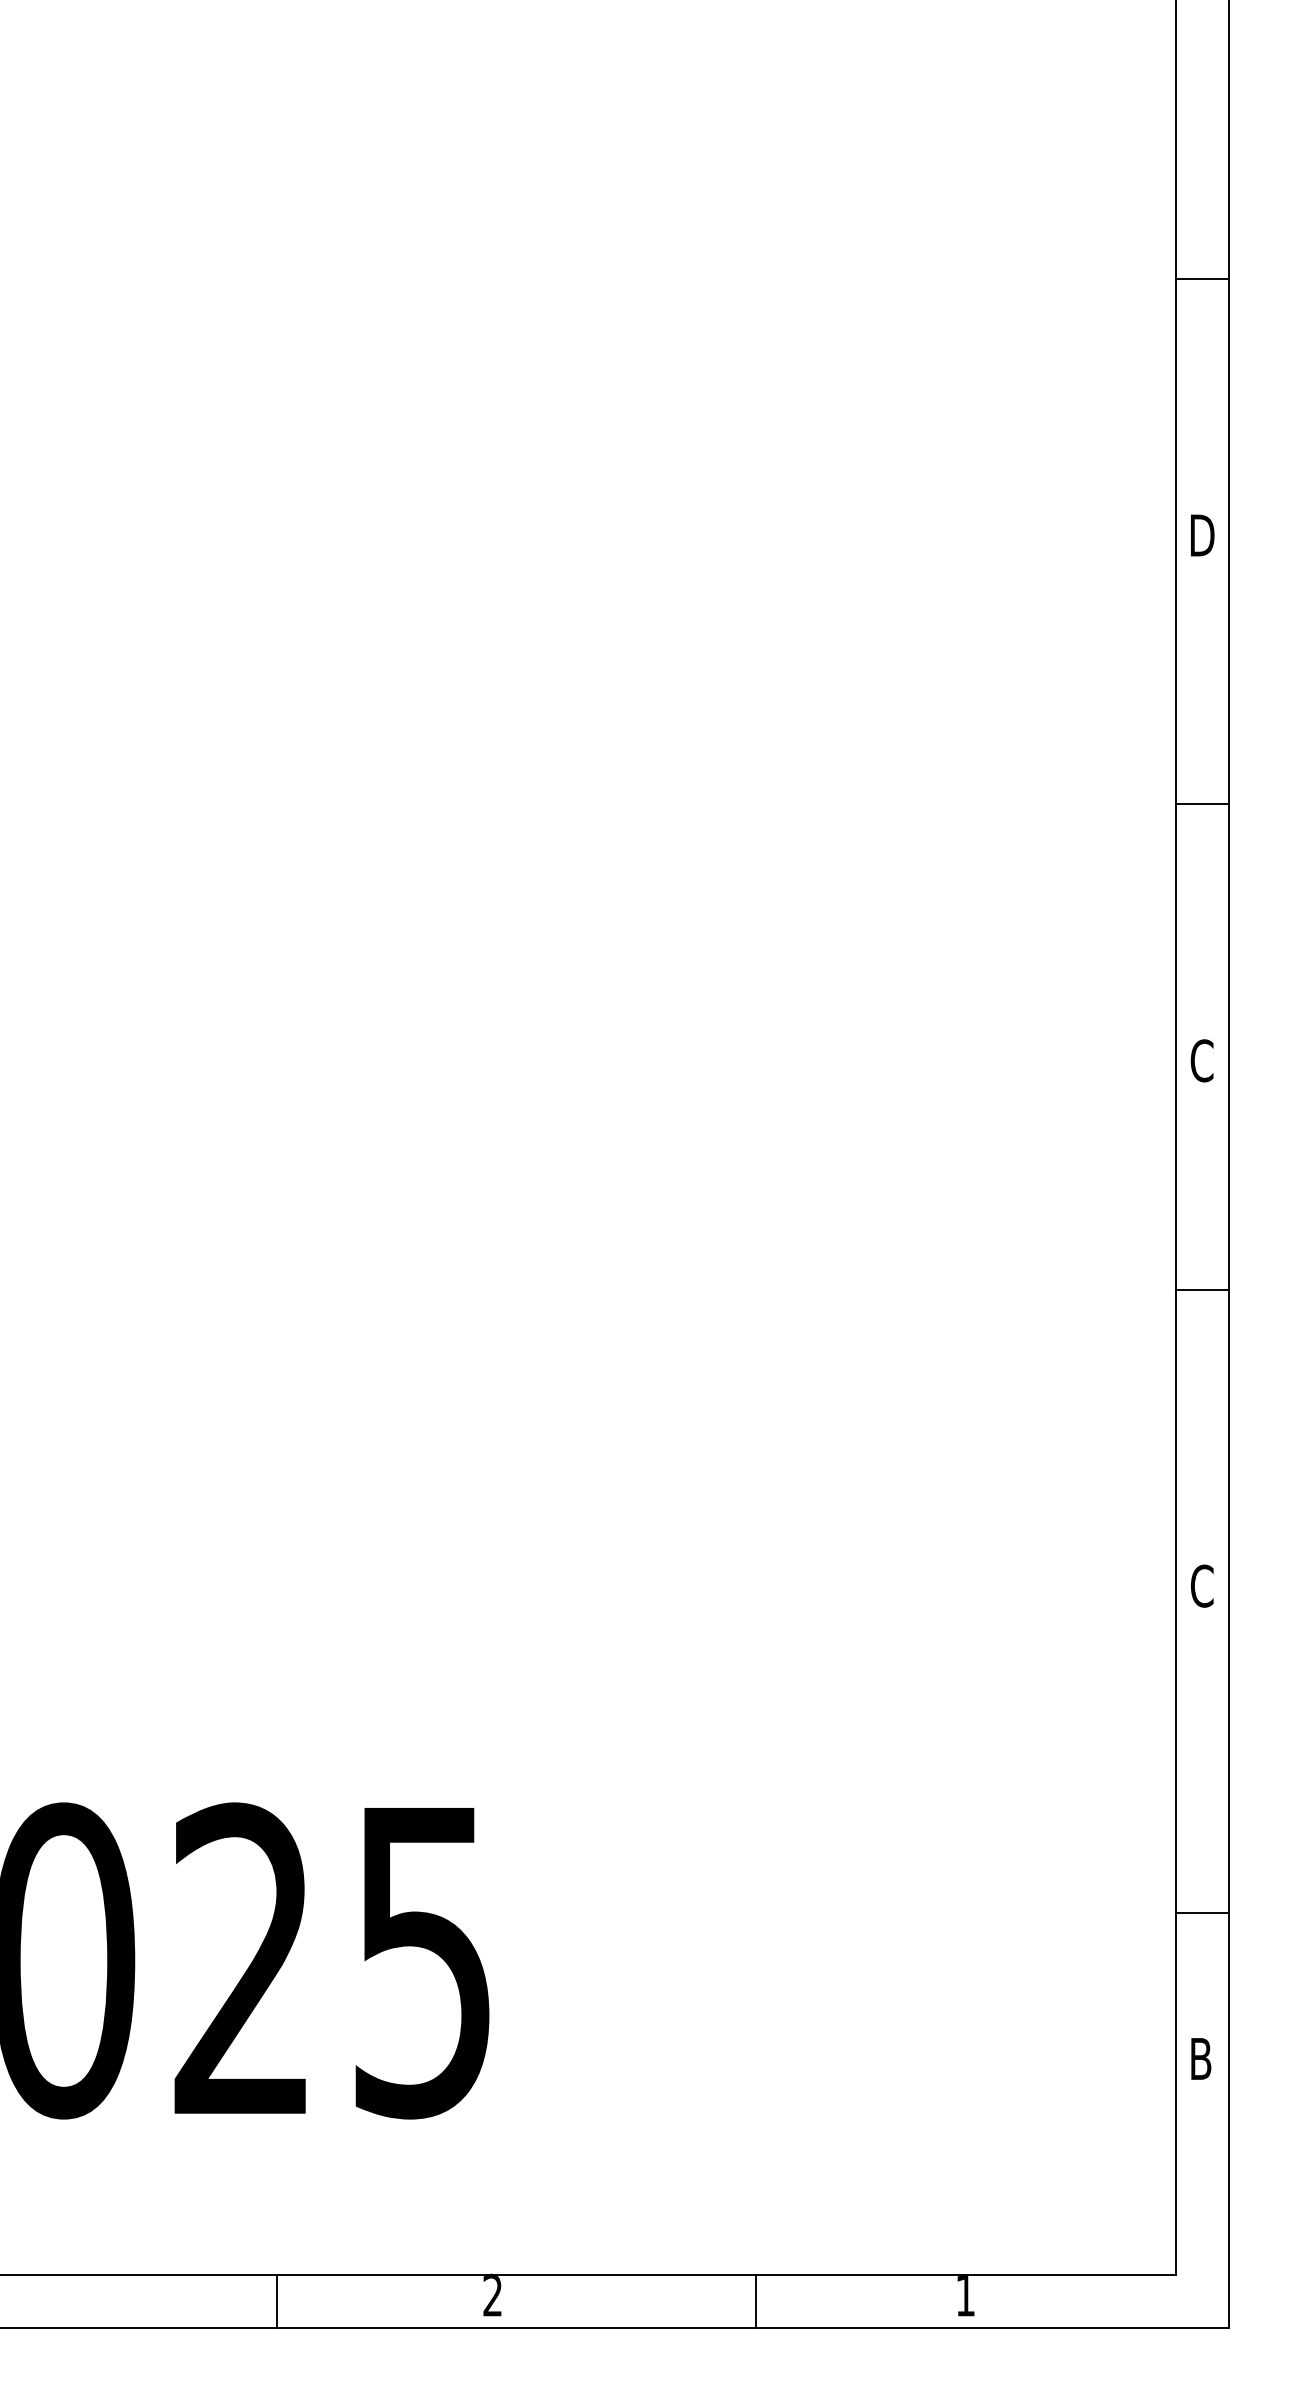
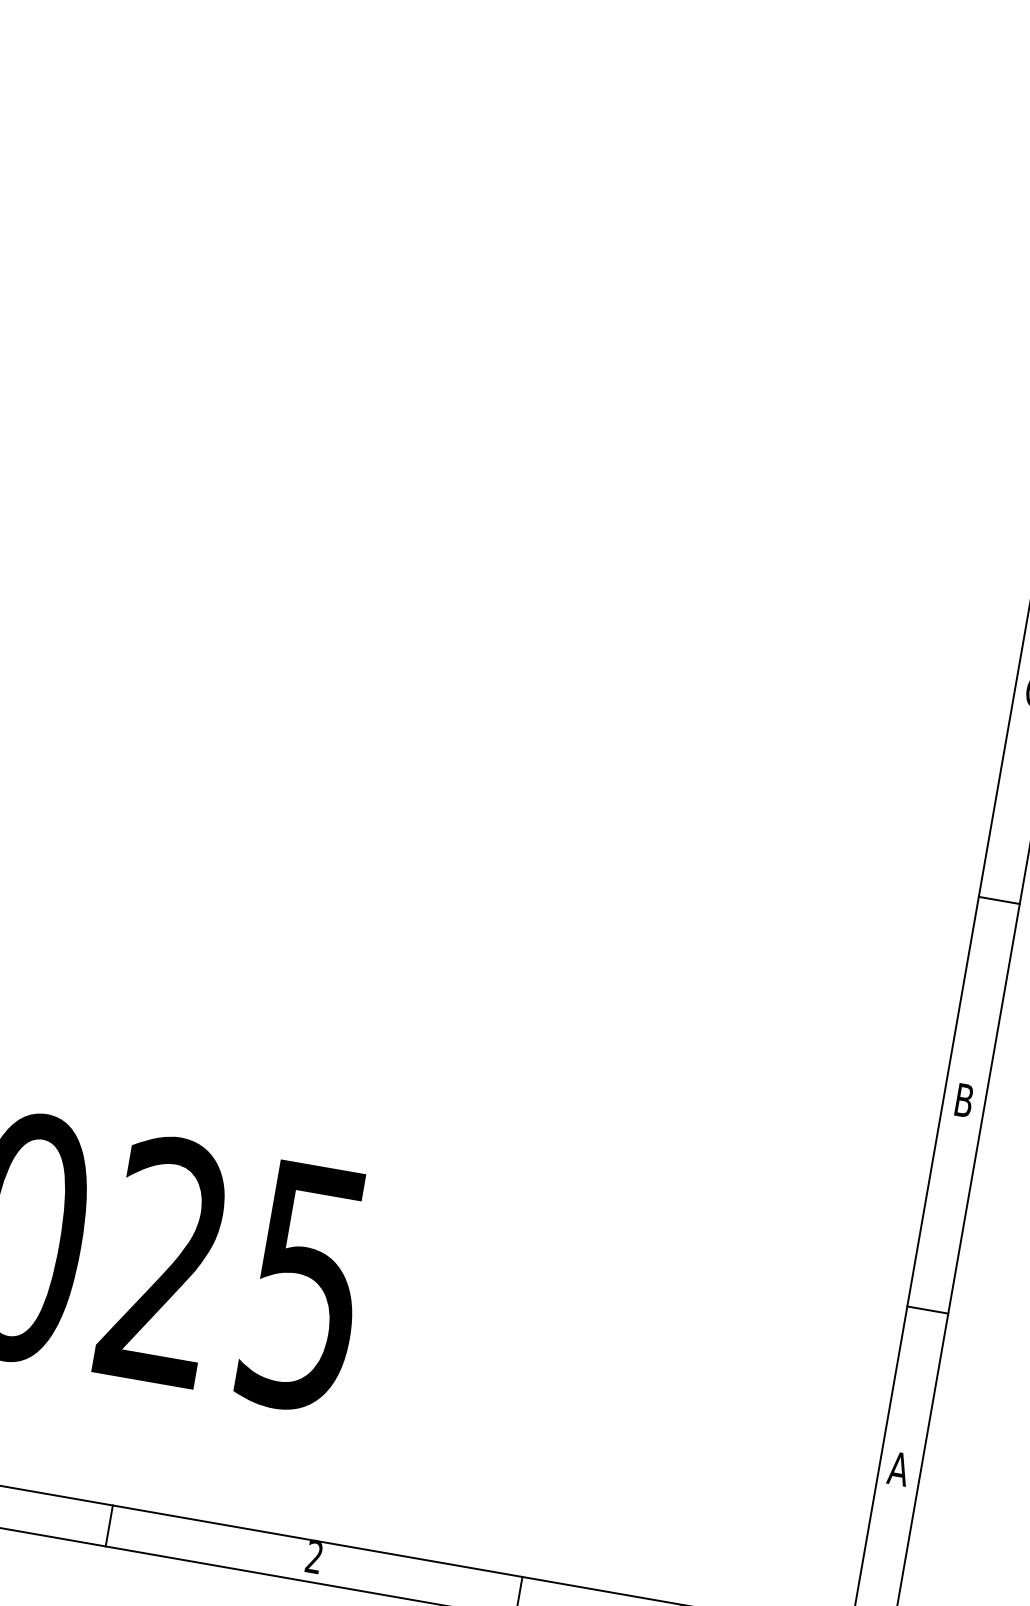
line: (1202, 1289) -> (999, 900), moved
text: (1202, 1585) -> (964, 1100), C -> B
line: (1202, 1912) -> (927, 1309), moved
text: (1200, 2058) -> (898, 1468), B -> A
line: (276, 2301) -> (109, 1526), moved

